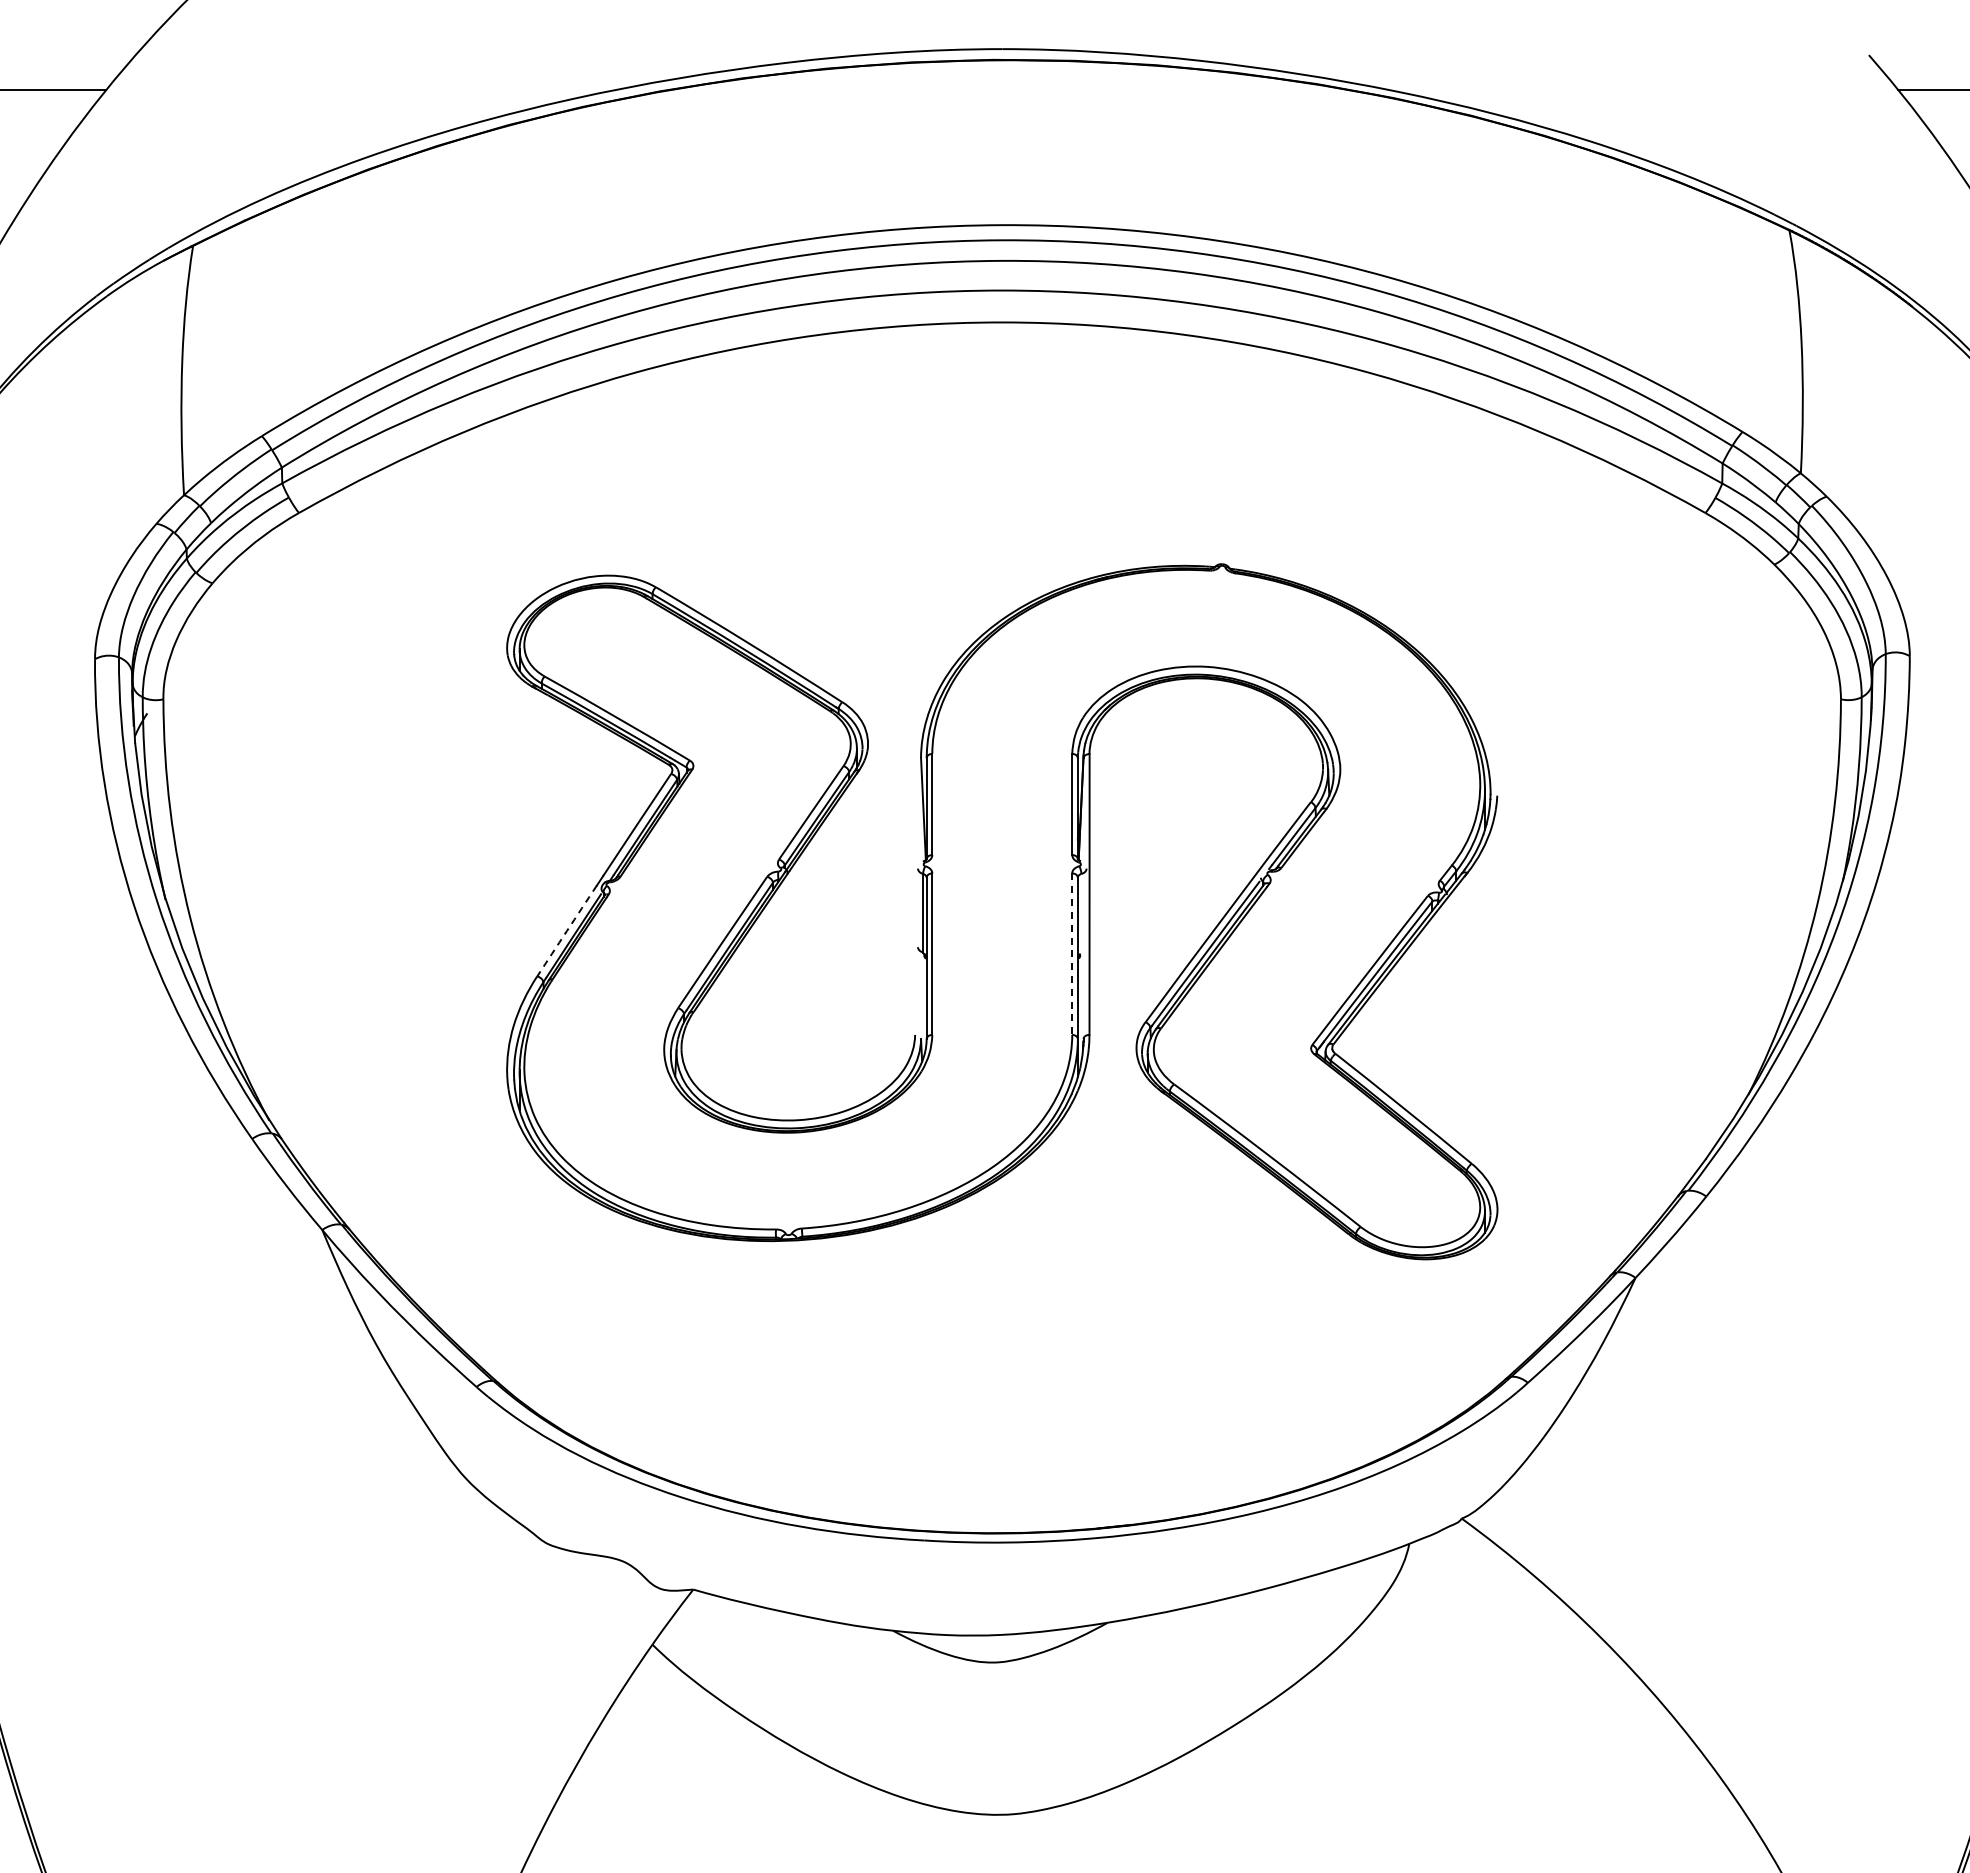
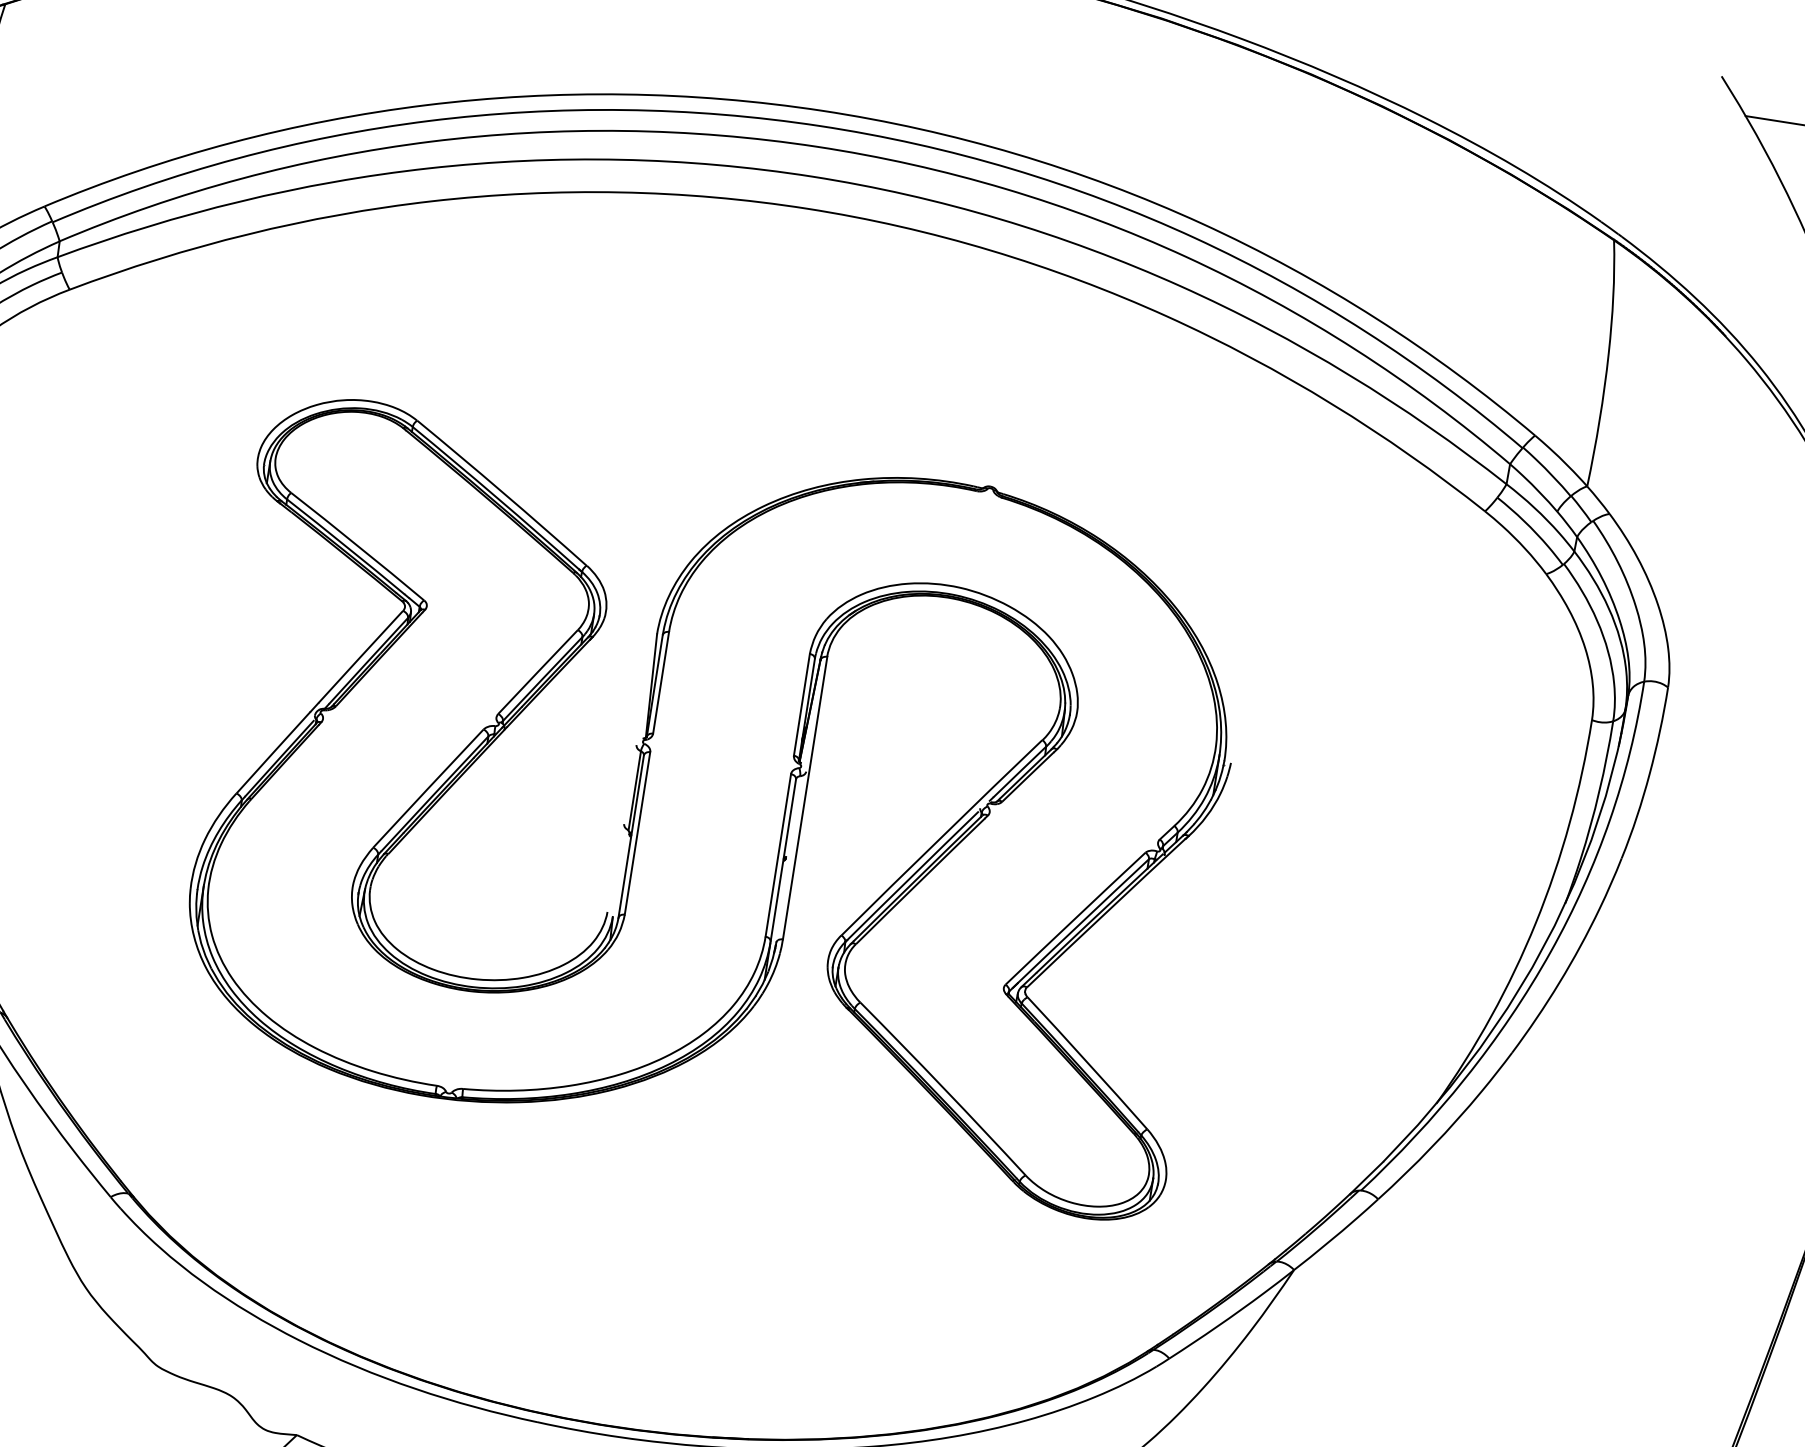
arc: (566, 931) -> (273, 752), dashed -> solid
line: (1072, 954) -> (778, 855), dashed -> solid

